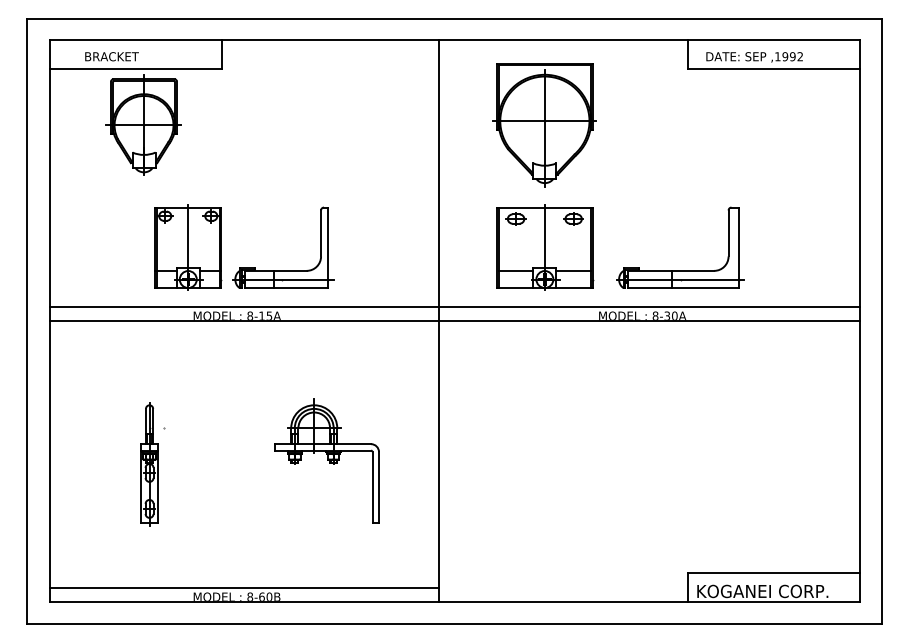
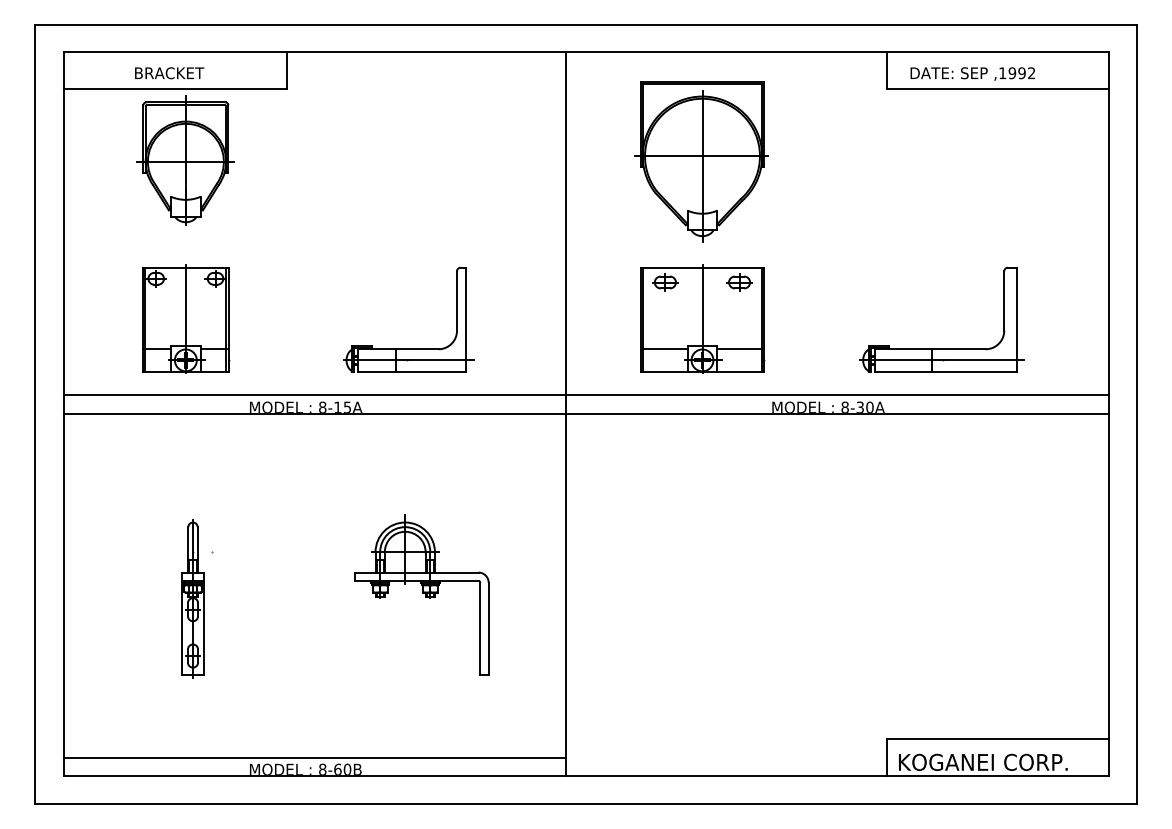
text: (111, 56) -> (169, 73), moved
part: (188, 247) -> (186, 318), moved
part: (283, 270) -> (408, 348), moved
part: (679, 270) -> (941, 348), moved

